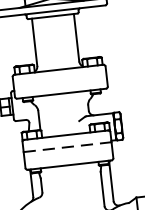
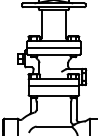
line: (59, 81) -> (53, 47), added
line: (68, 146) -> (54, 85), dashed -> solid

